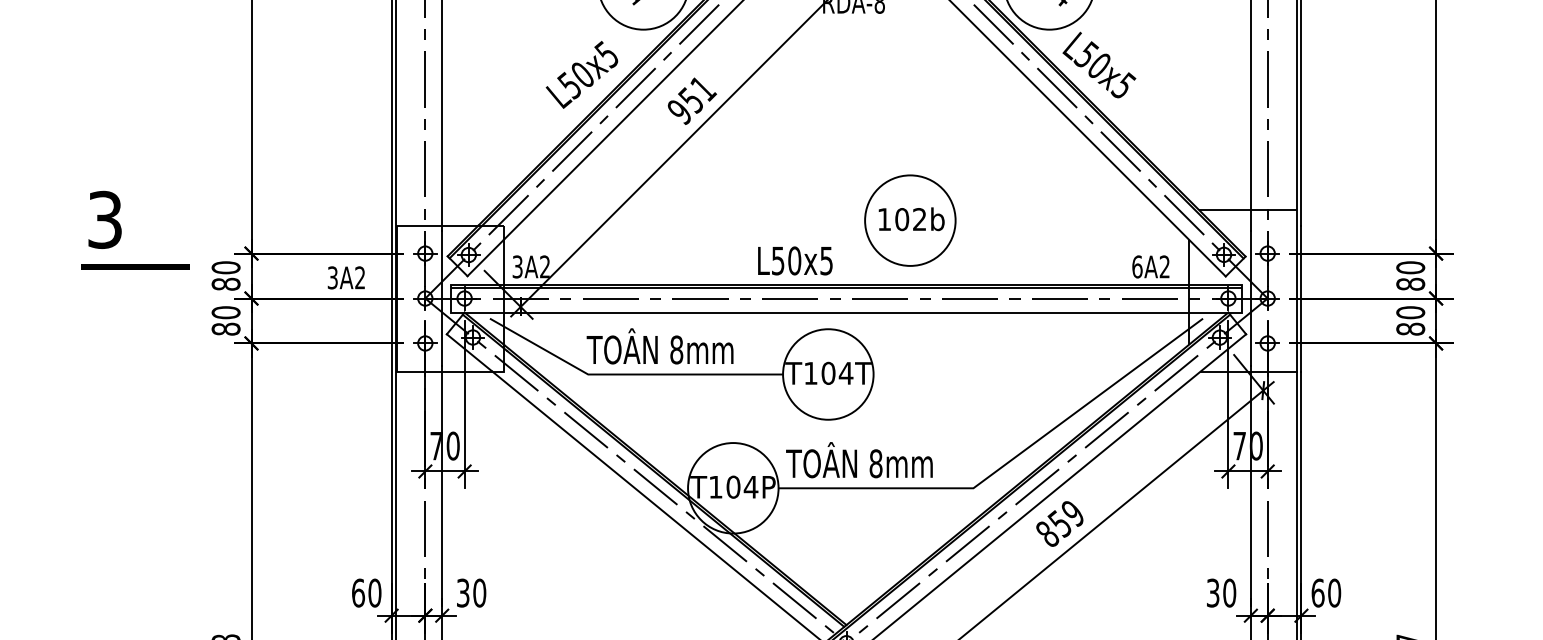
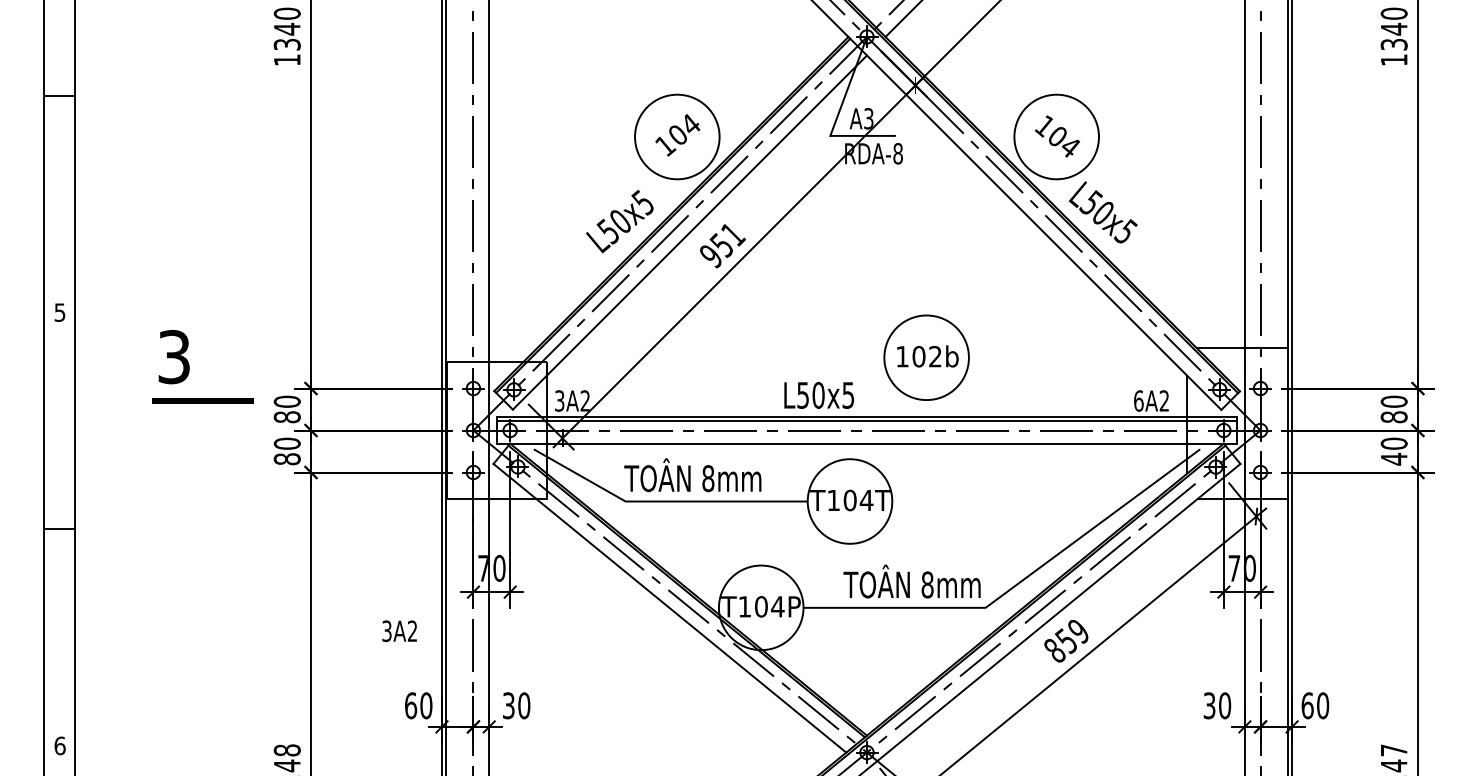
text: (346, 278) -> (399, 631), moved
text: (1409, 328) -> (1393, 458), 80 -> 40
text: (858, 460) -> (911, 581), moved

